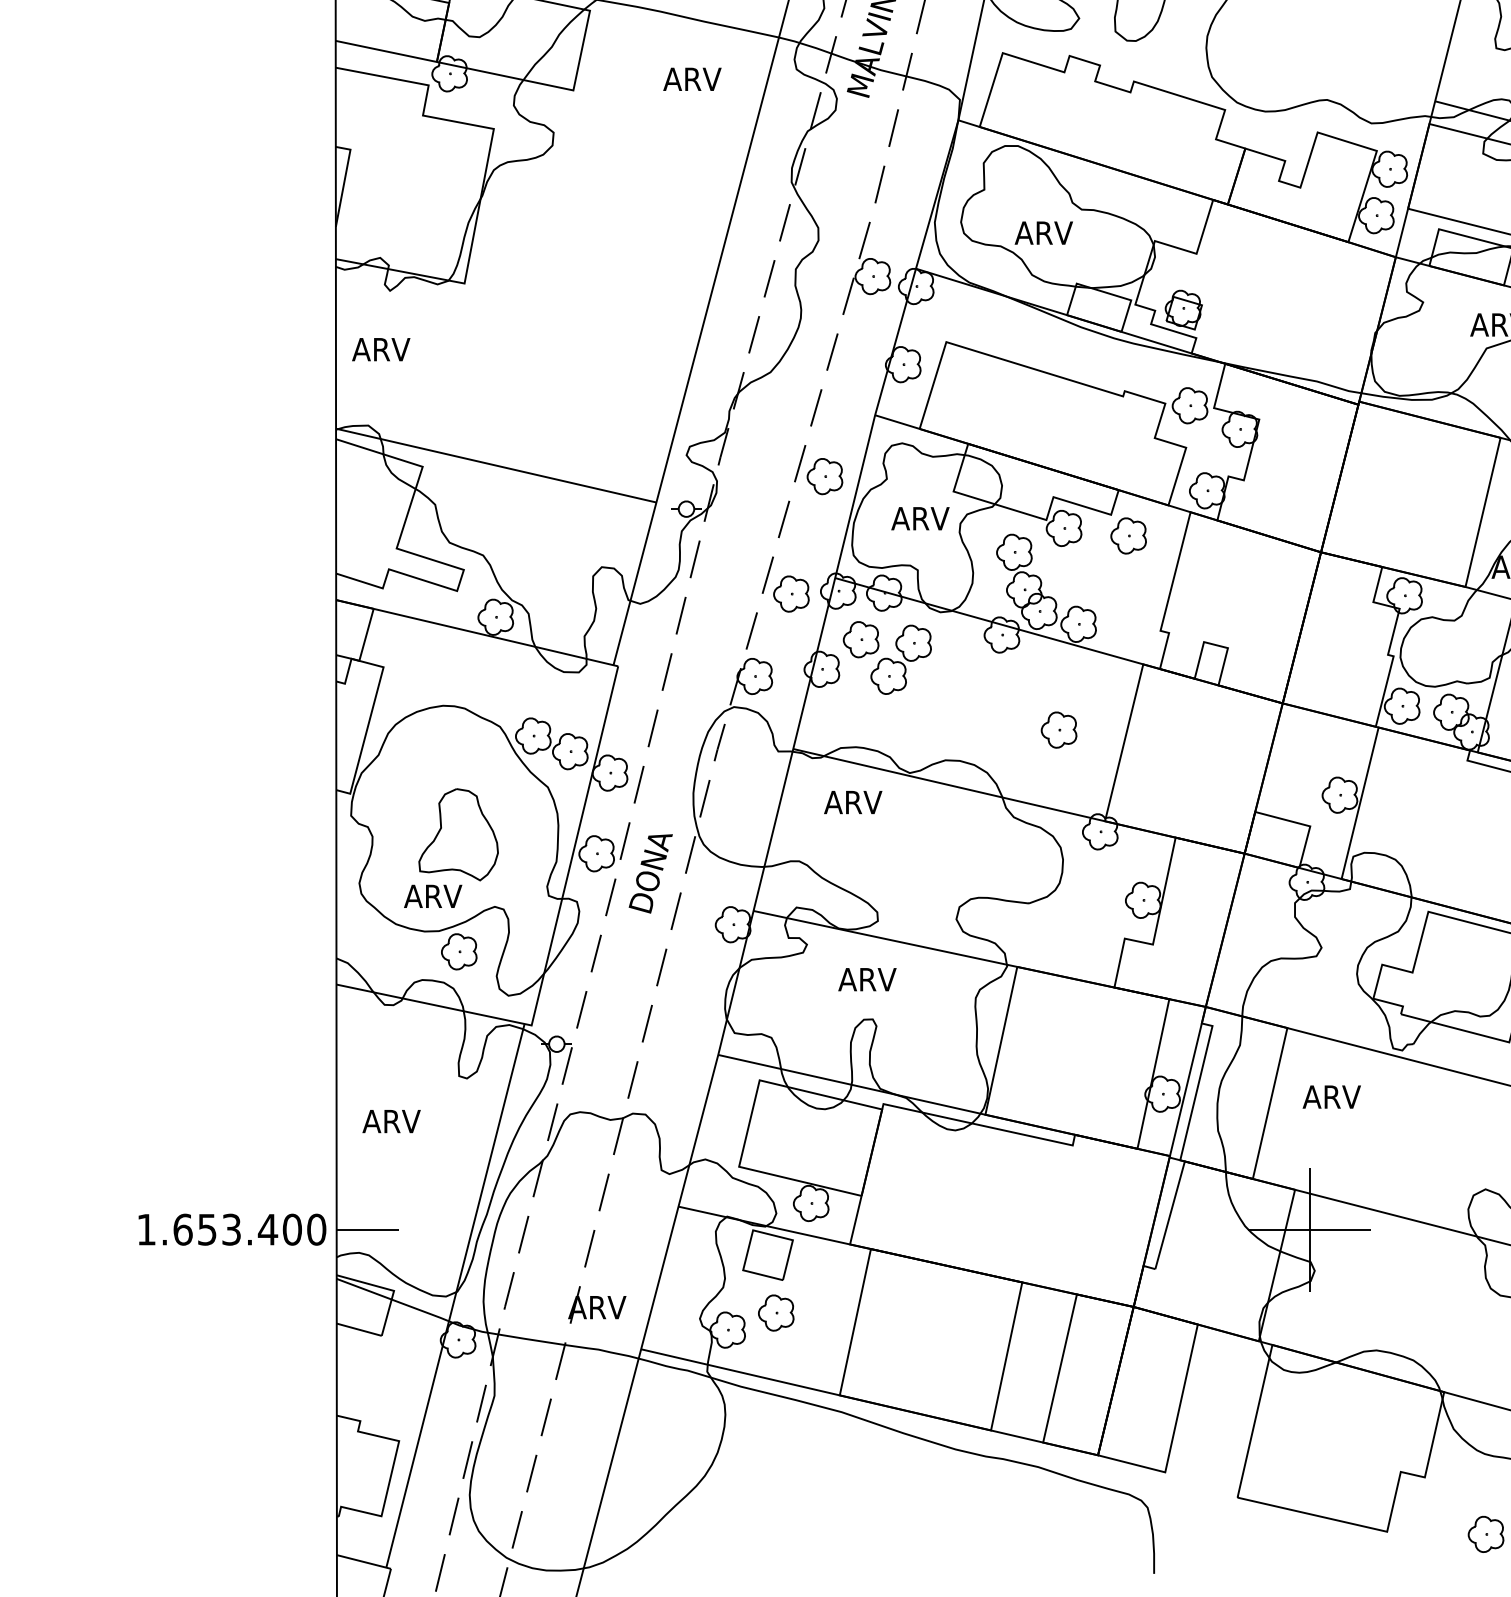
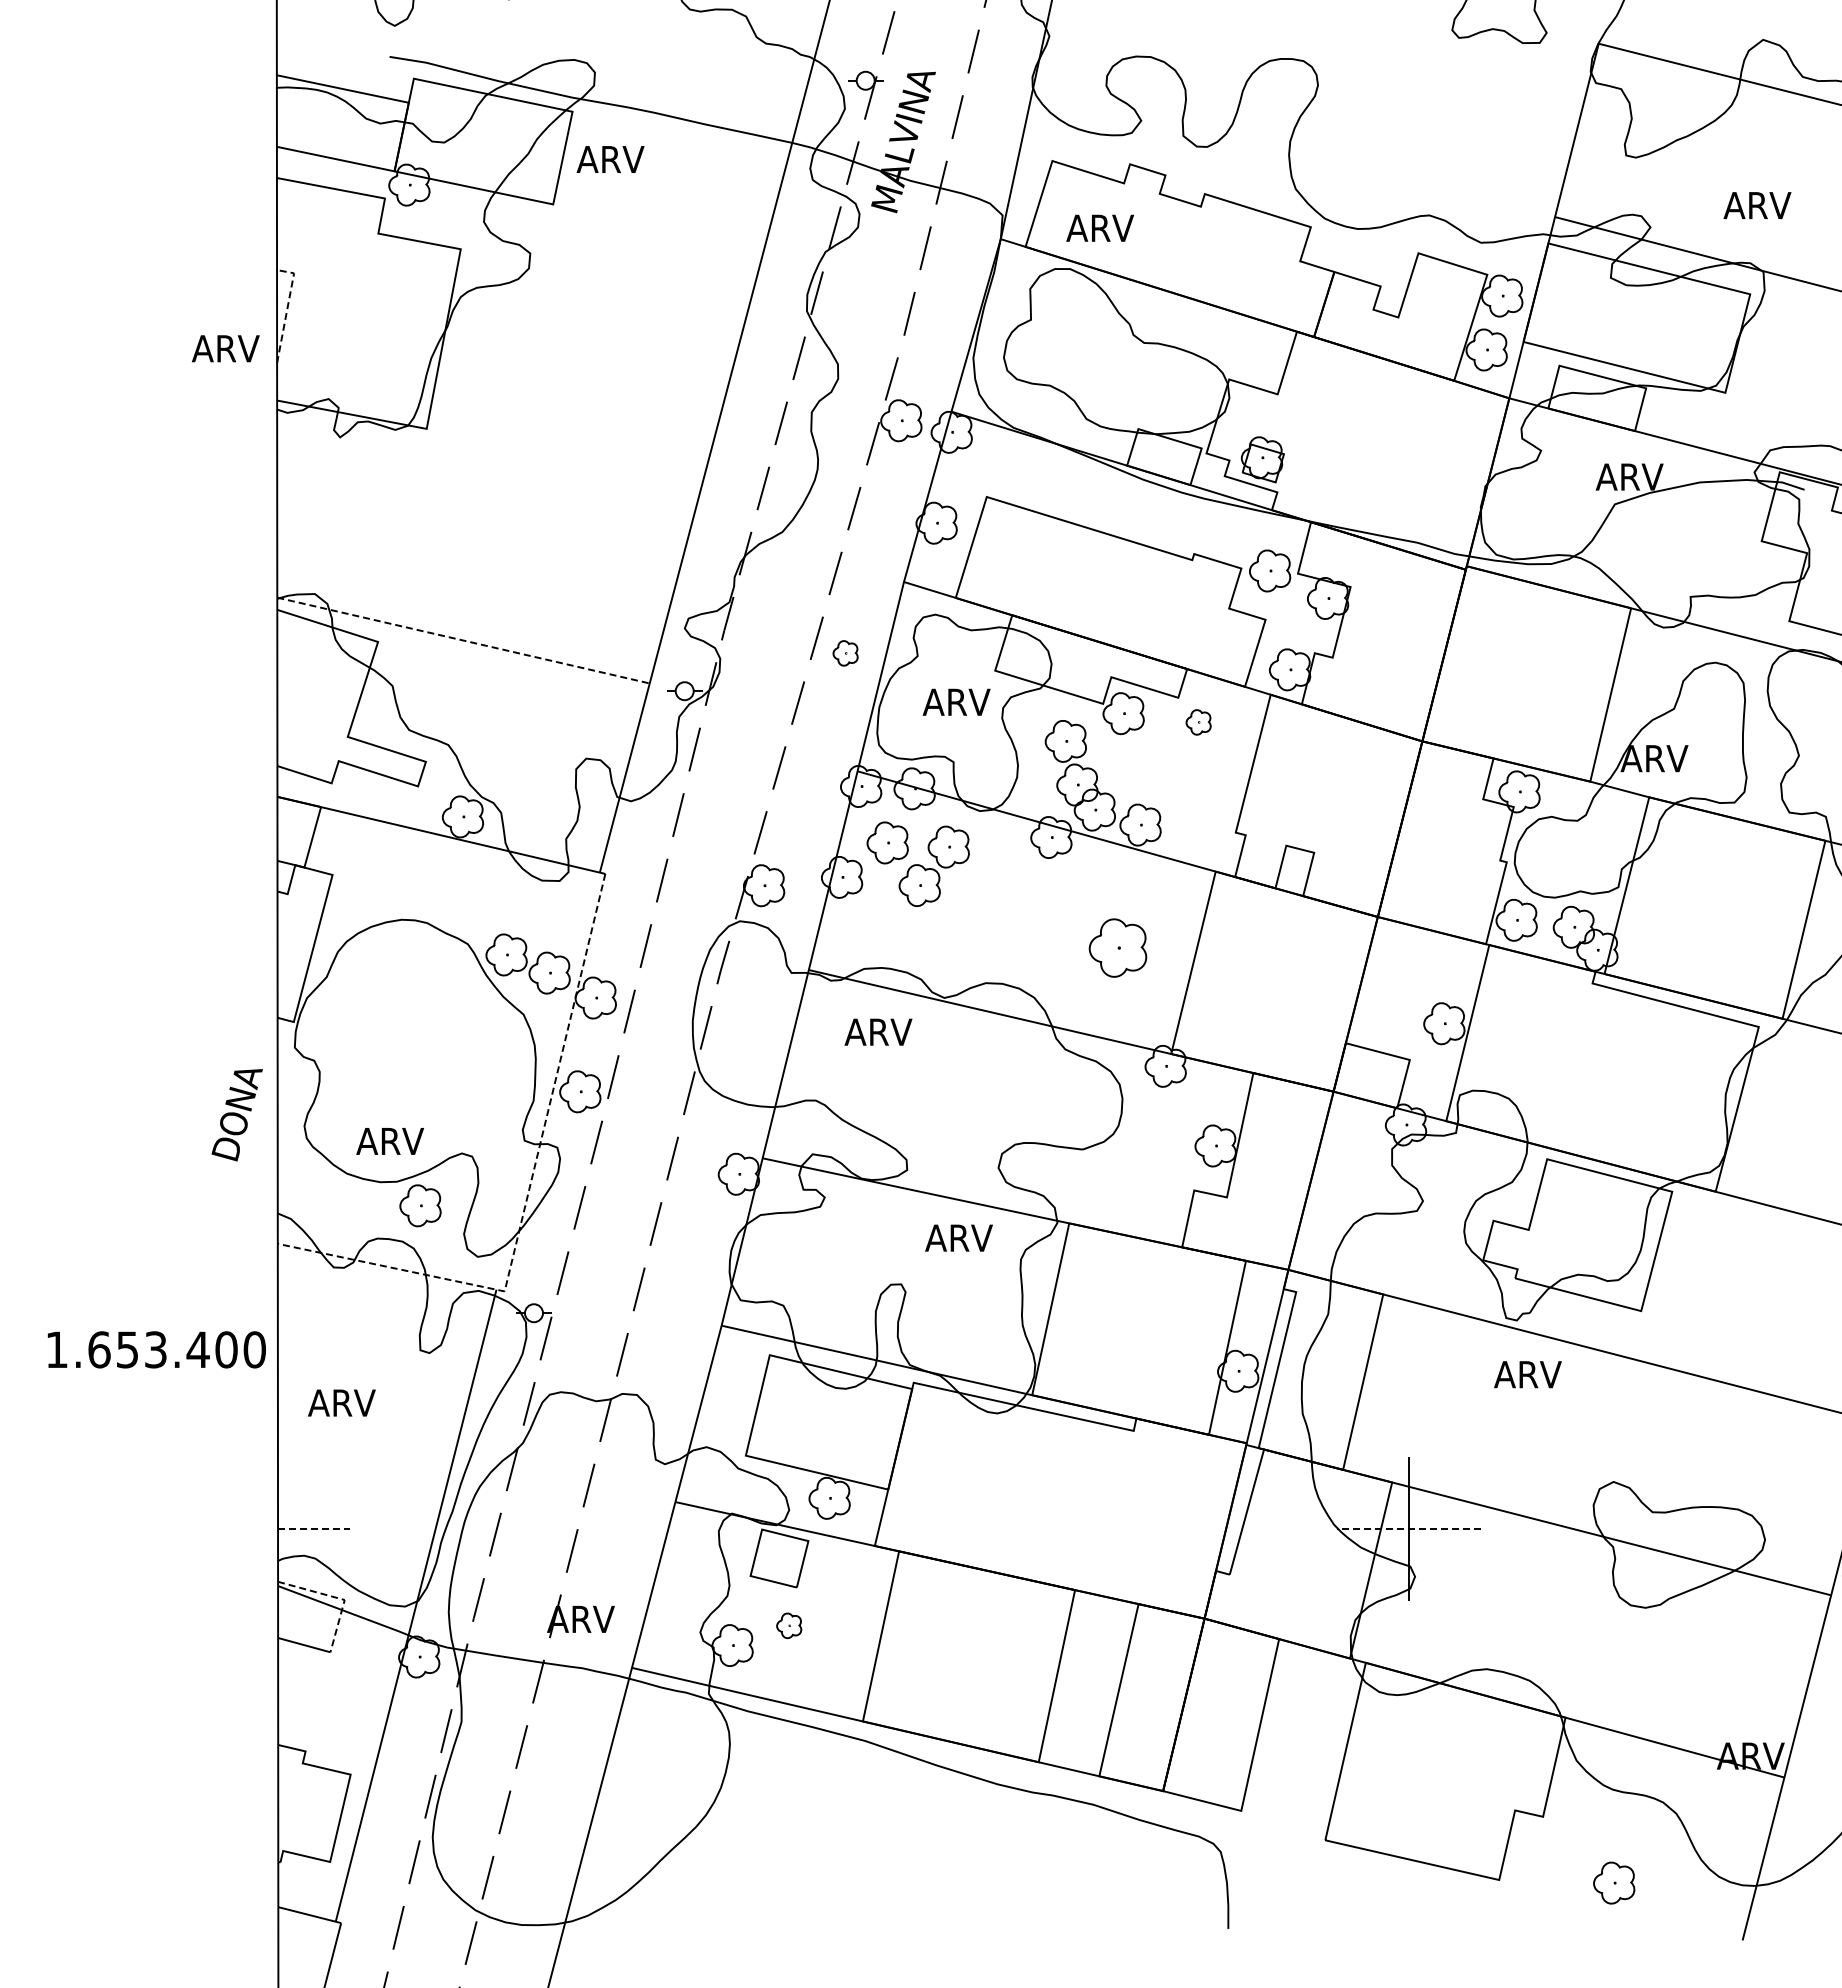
text: (692, 79) -> (610, 159), moved
line: (344, 179) -> (287, 308), solid -> dashed
text: (1043, 232) -> (1099, 227), moved
text: (380, 349) -> (225, 348), moved
line: (497, 465) -> (464, 640), solid -> dashed
part: (824, 476) -> (845, 653), size x0.6
part: (1128, 536) -> (1198, 722), size x0.6
part: (791, 593) -> (806, 789), removed
part: (1058, 729) -> (1117, 947), size x1.4
part: (458, 834) -> (419, 1069), removed
text: (650, 874) -> (236, 1115), moved
line: (551, 944) -> (527, 1197), solid -> dashed
text: (866, 979) -> (958, 1237), moved
text: (1331, 1096) -> (1527, 1374), moved
text: (232, 1229) -> (156, 1349), moved
line: (368, 1229) -> (314, 1528), solid -> dashed
line: (1309, 1229) -> (1409, 1528), solid -> dashed
line: (388, 1289) -> (338, 1598), solid -> dashed
part: (776, 1312) -> (789, 1625), size x0.6

